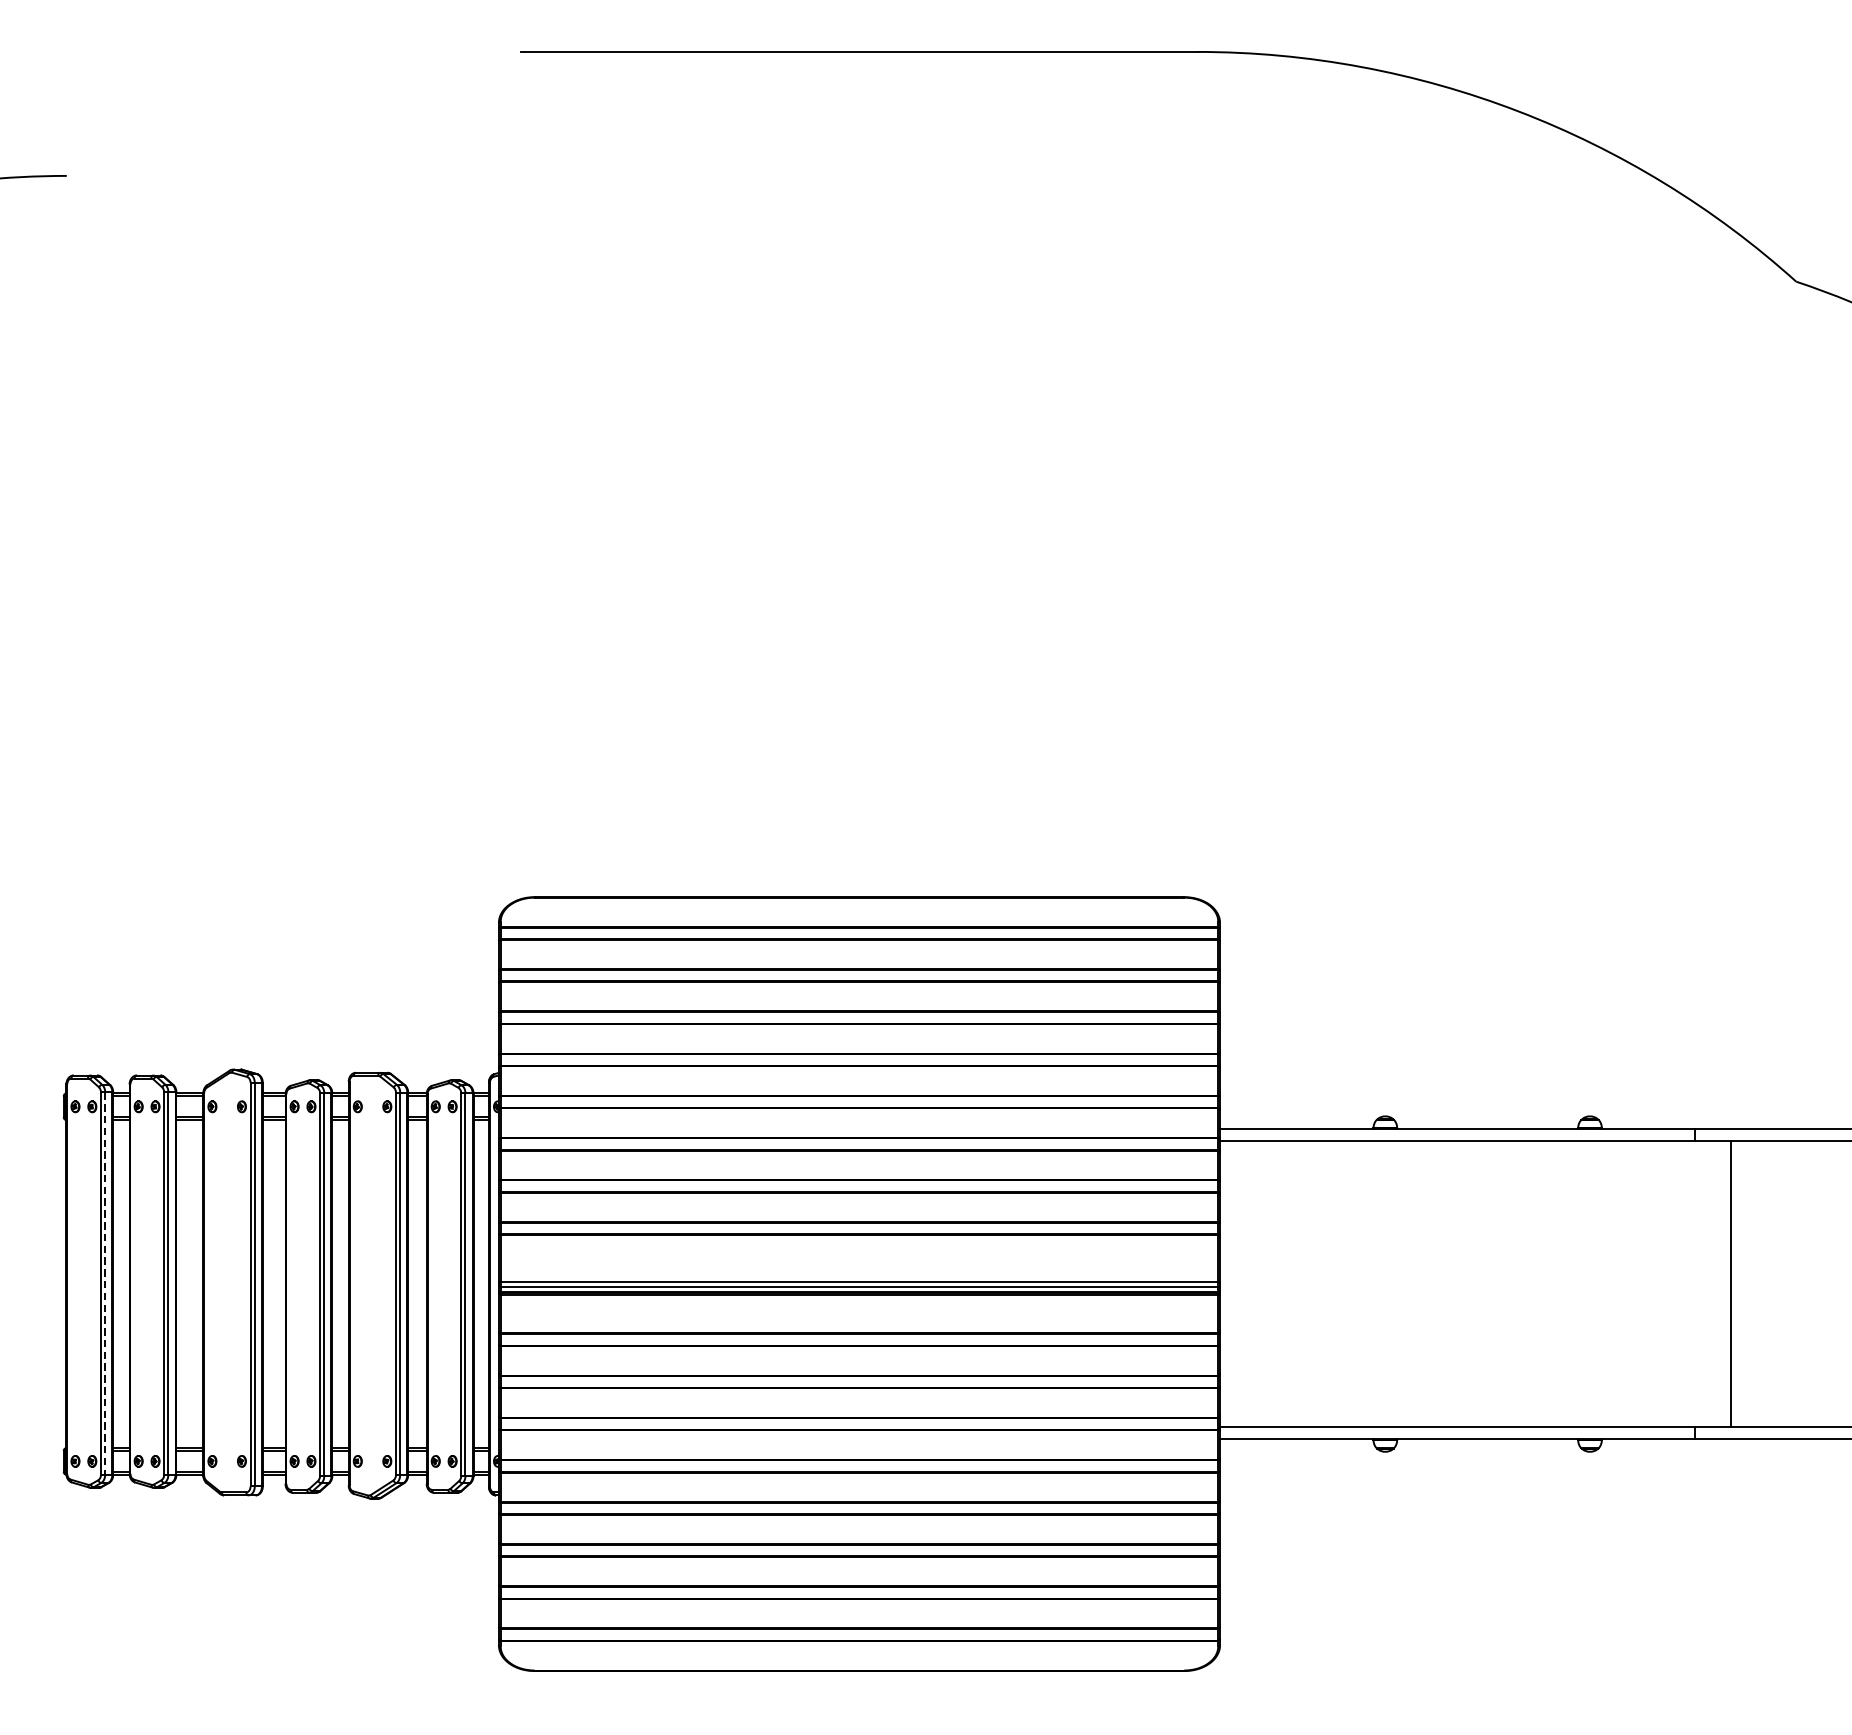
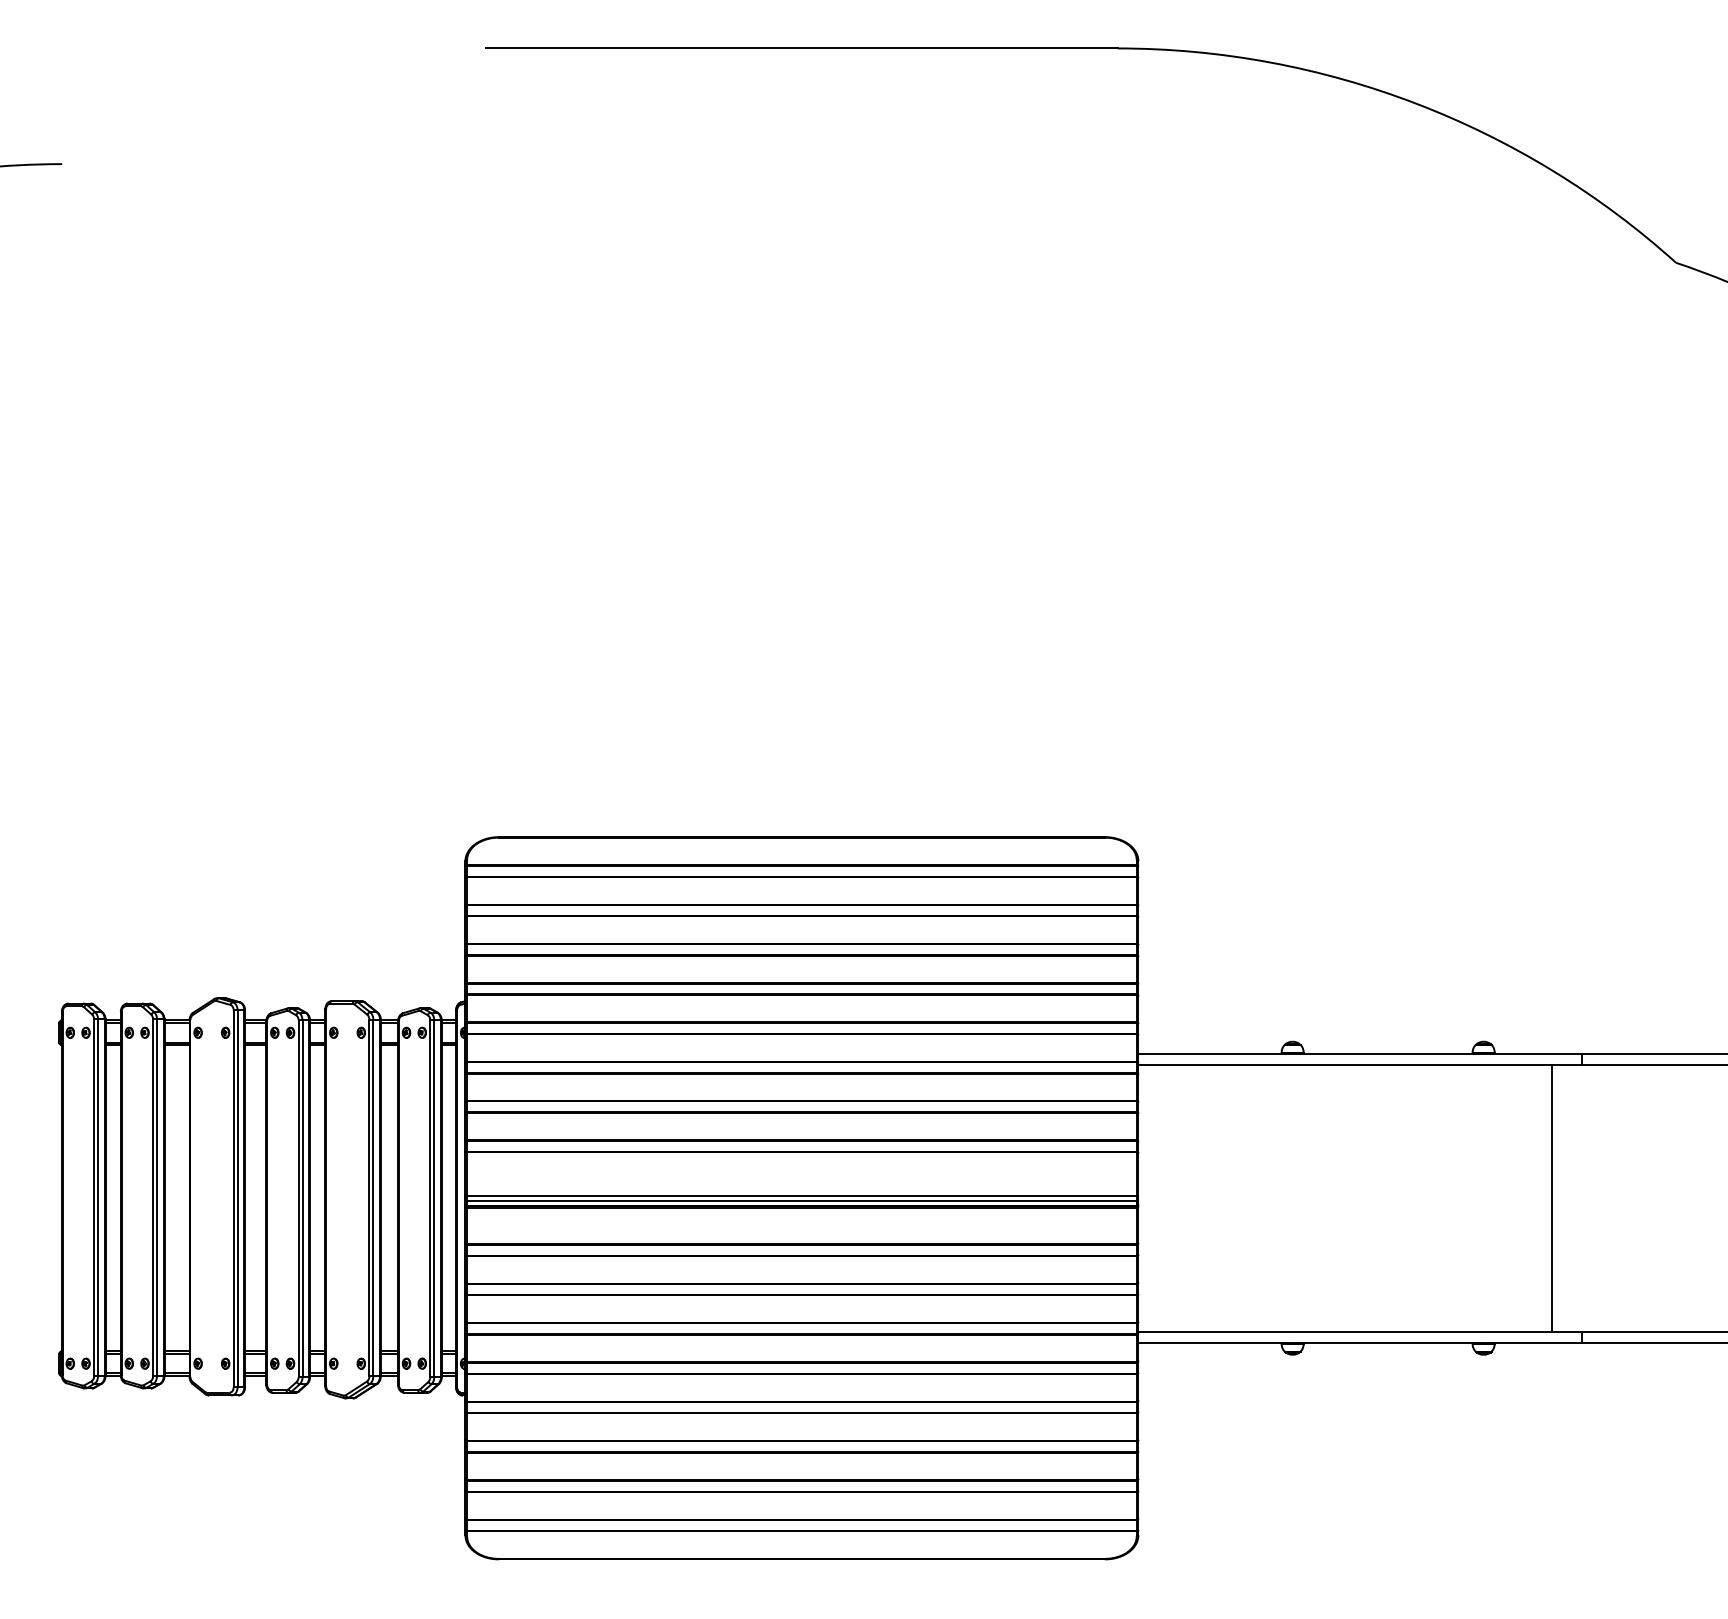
line: (105, 1284) -> (98, 1198), dashed -> solid
line: (1731, 1284) -> (1551, 1198), moved

